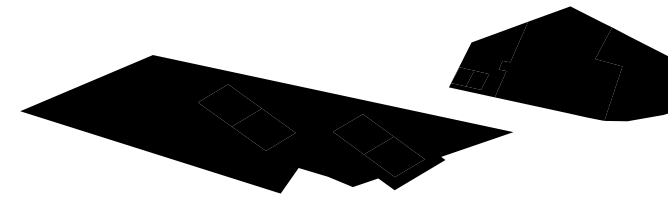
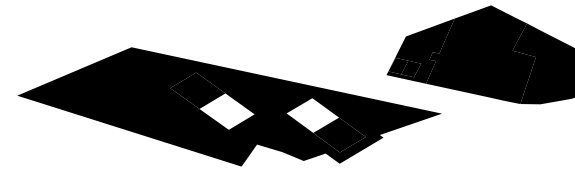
fill: (263, 129) -> (226, 111), removed
fill: (363, 134) -> (312, 115), removed

